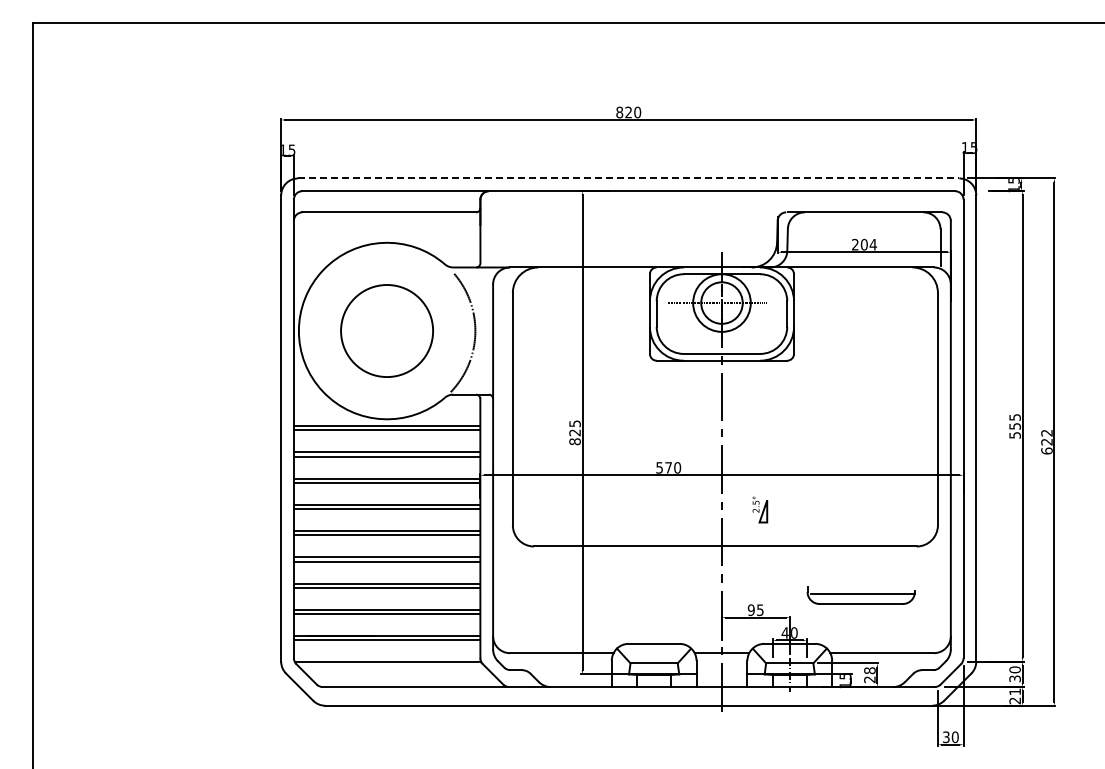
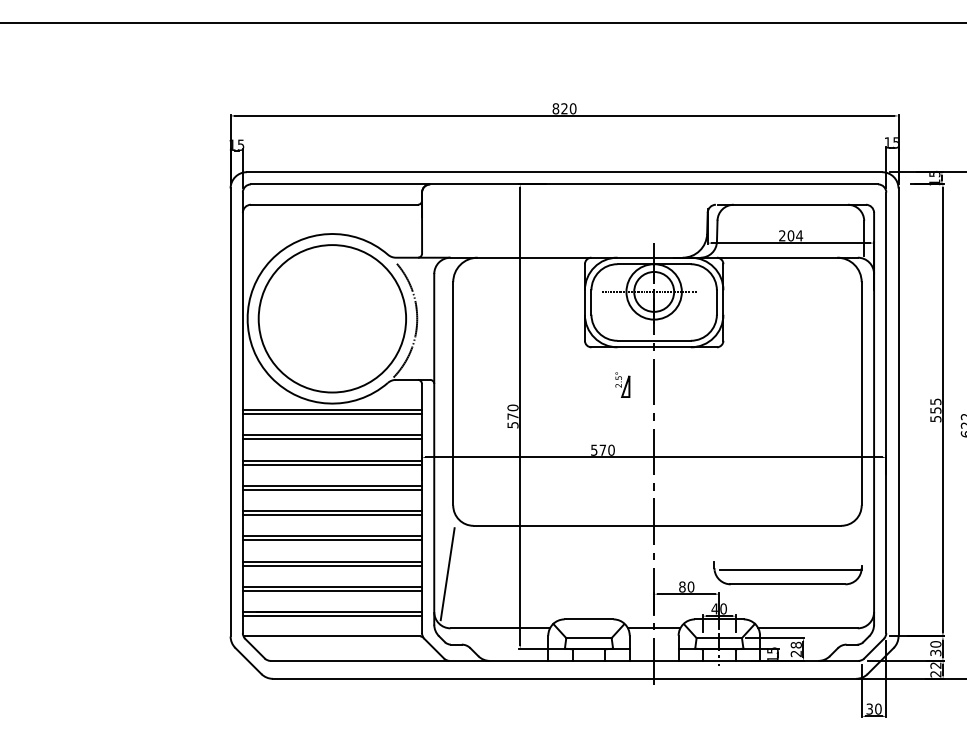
line: (628, 178) -> (564, 172), dashed -> solid
circle: (386, 330) -> (331, 318), size x1.67
text: (574, 432) -> (512, 416), 825 -> 570
part: (760, 509) -> (622, 384), moved
part: (860, 595) -> (787, 572), size x1.43
line: (506, 596) -> (447, 573), added
text: (755, 610) -> (686, 587), 95 -> 80
text: (1014, 691) -> (935, 665), 21 -> 22

